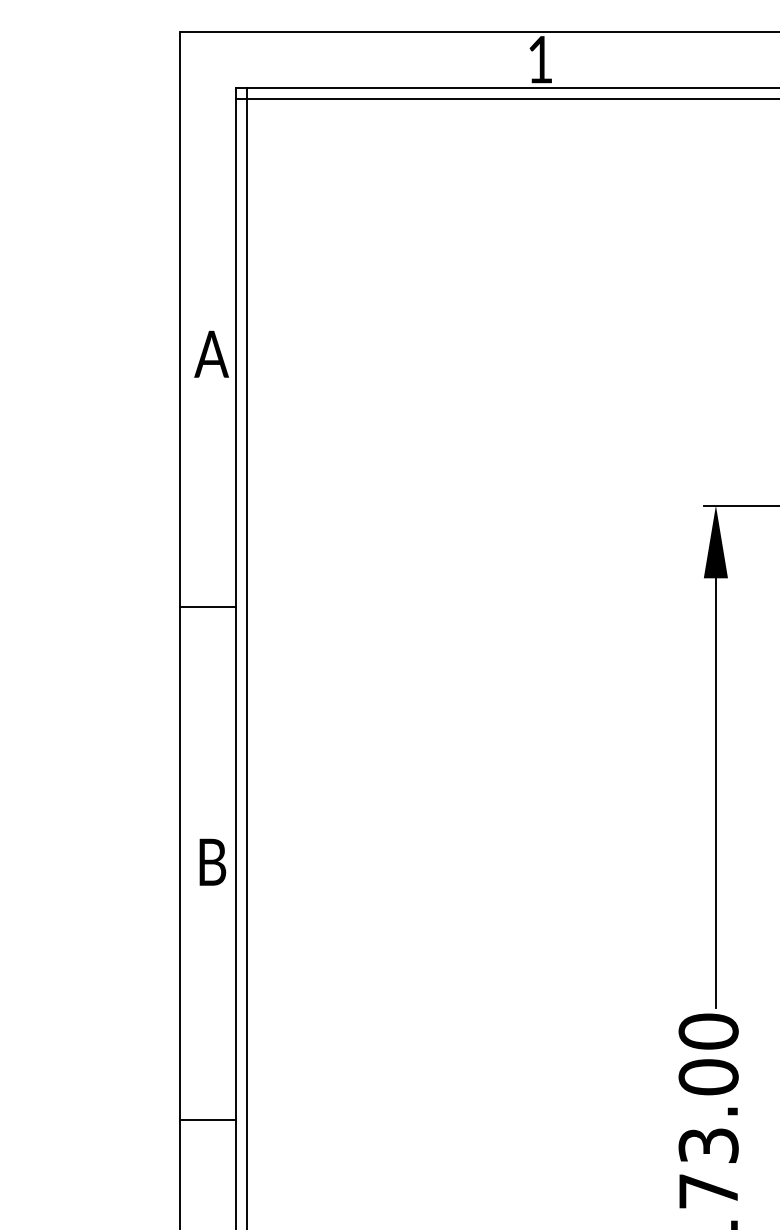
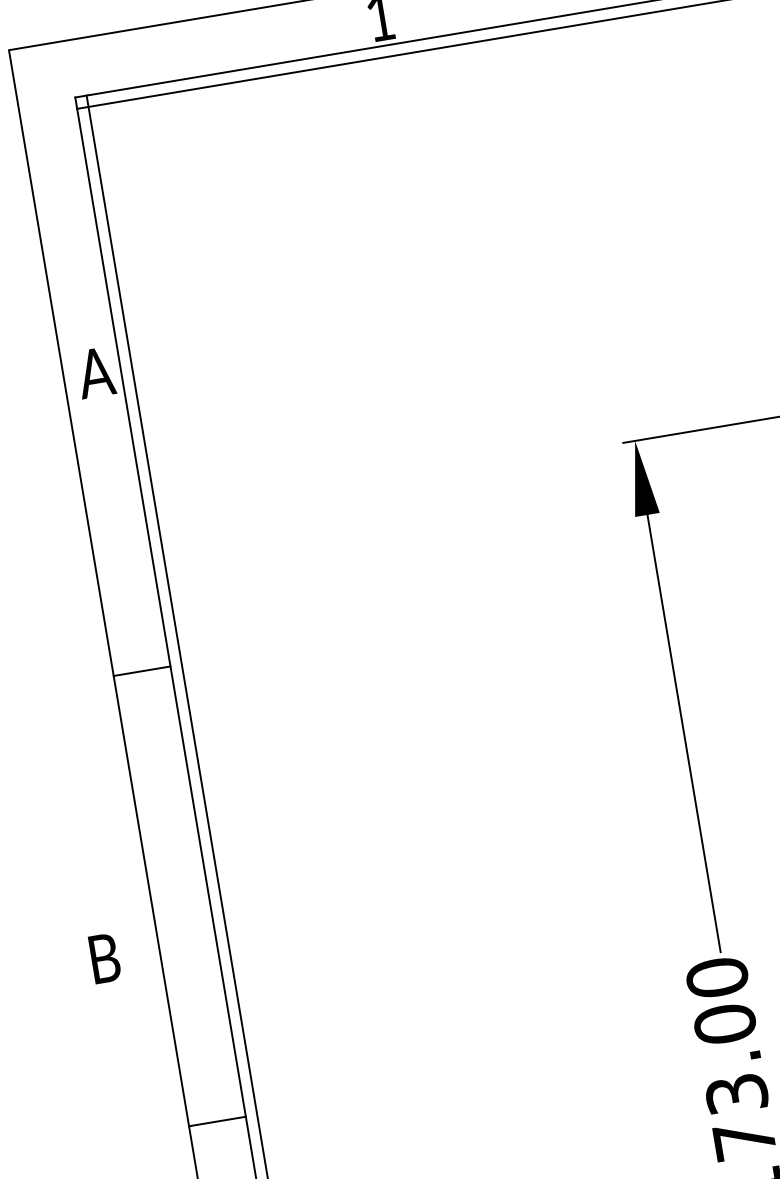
line: (208, 606) -> (142, 670), moved
text: (212, 861) -> (104, 957), moved
line: (208, 1120) -> (217, 1121), moved

